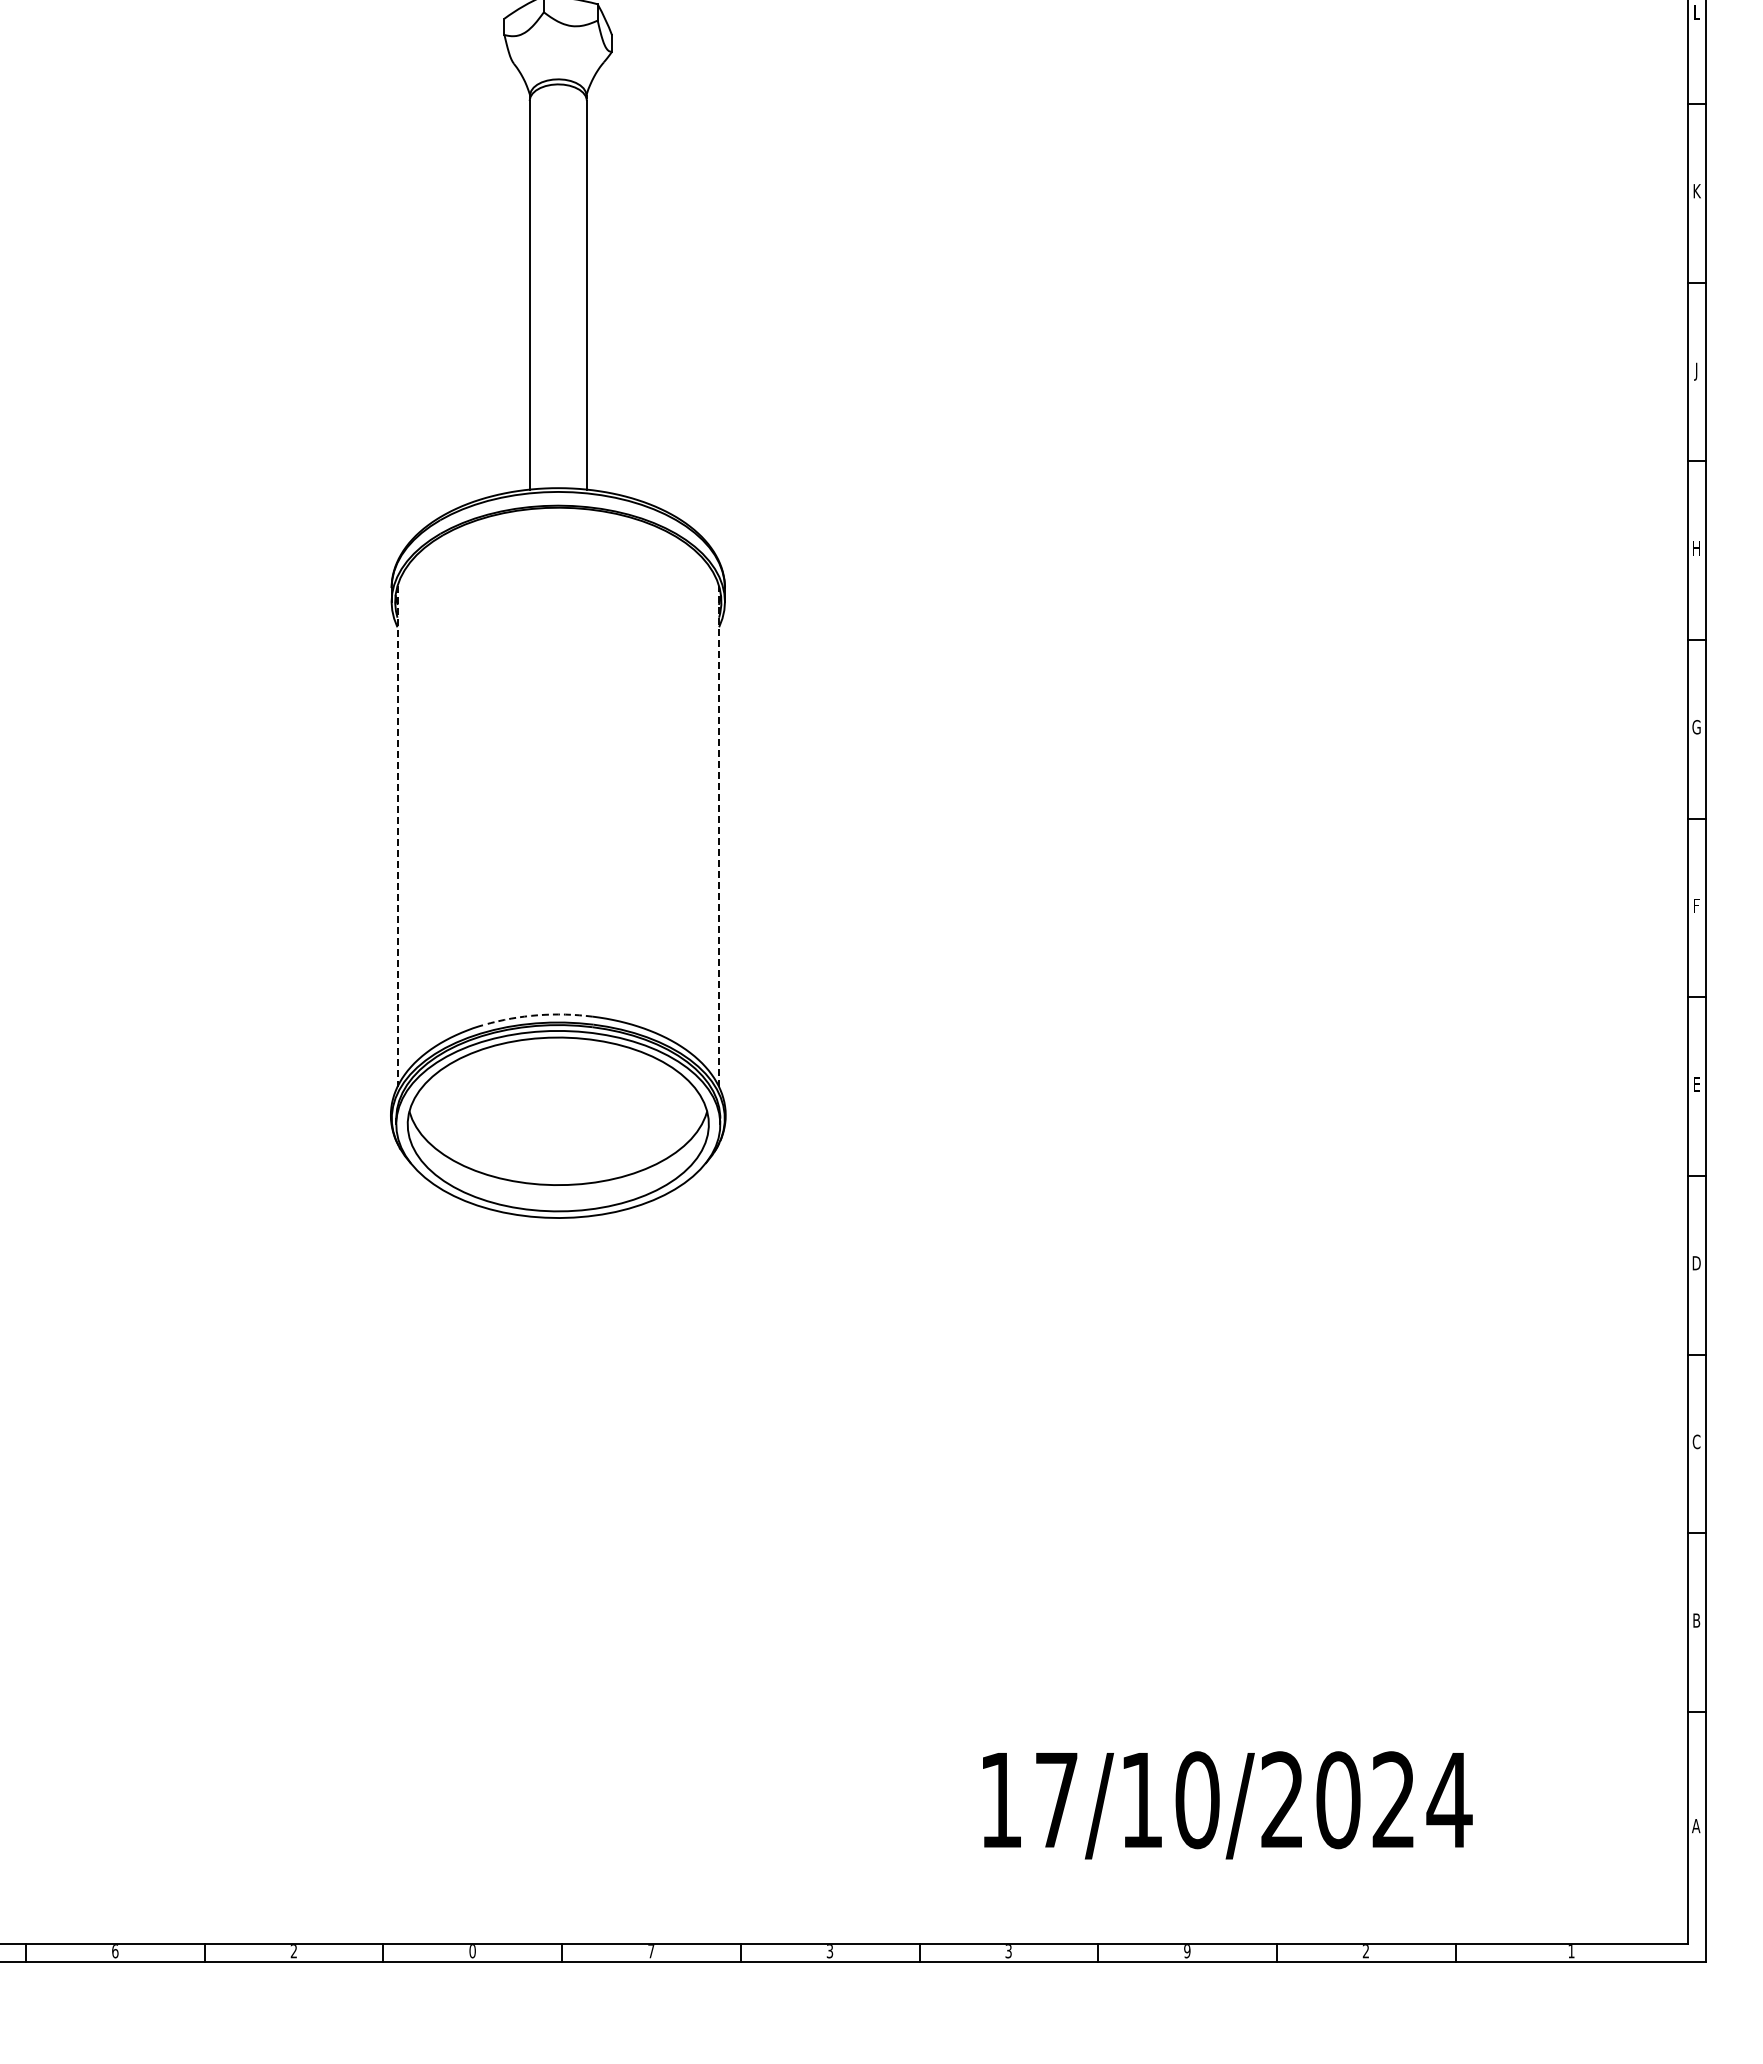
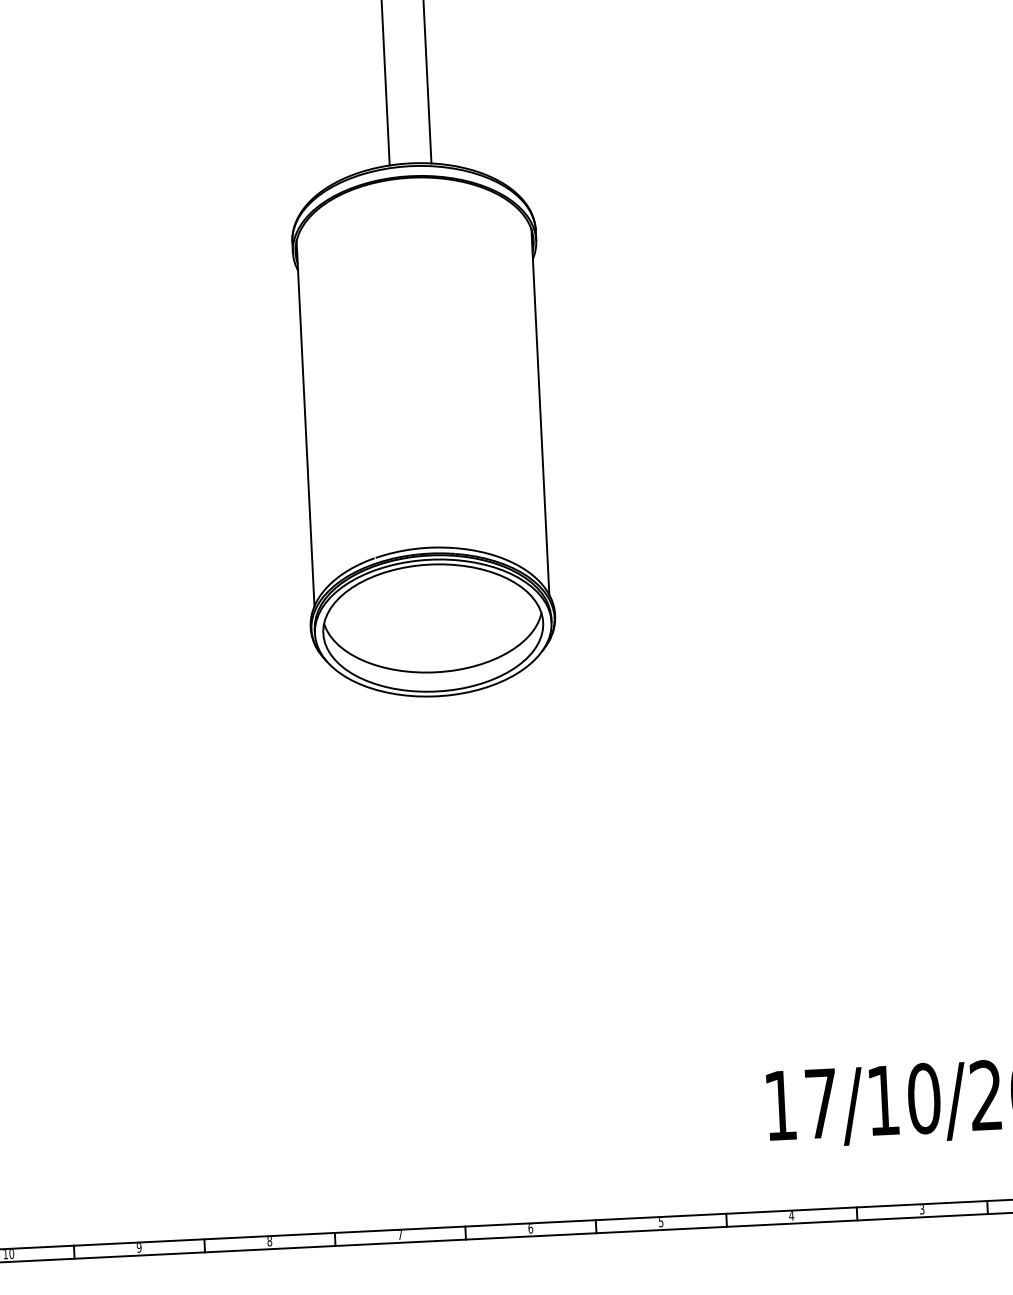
line: (397, 836) -> (305, 423), dashed -> solid
line: (719, 836) -> (540, 412), dashed -> solid
arc: (538, 1015) -> (414, 549), dashed -> solid
text: (830, 1950) -> (661, 1221), 3 -> 5
text: (115, 1951) -> (139, 1247), 6 -> 9
text: (293, 1951) -> (269, 1241), 2 -> 8
text: (472, 1951) -> (400, 1235), 0 -> 7
text: (651, 1951) -> (530, 1228), 7 -> 6
text: (1008, 1951) -> (791, 1215), 3 -> 4
text: (1187, 1951) -> (922, 1209), 9 -> 3

